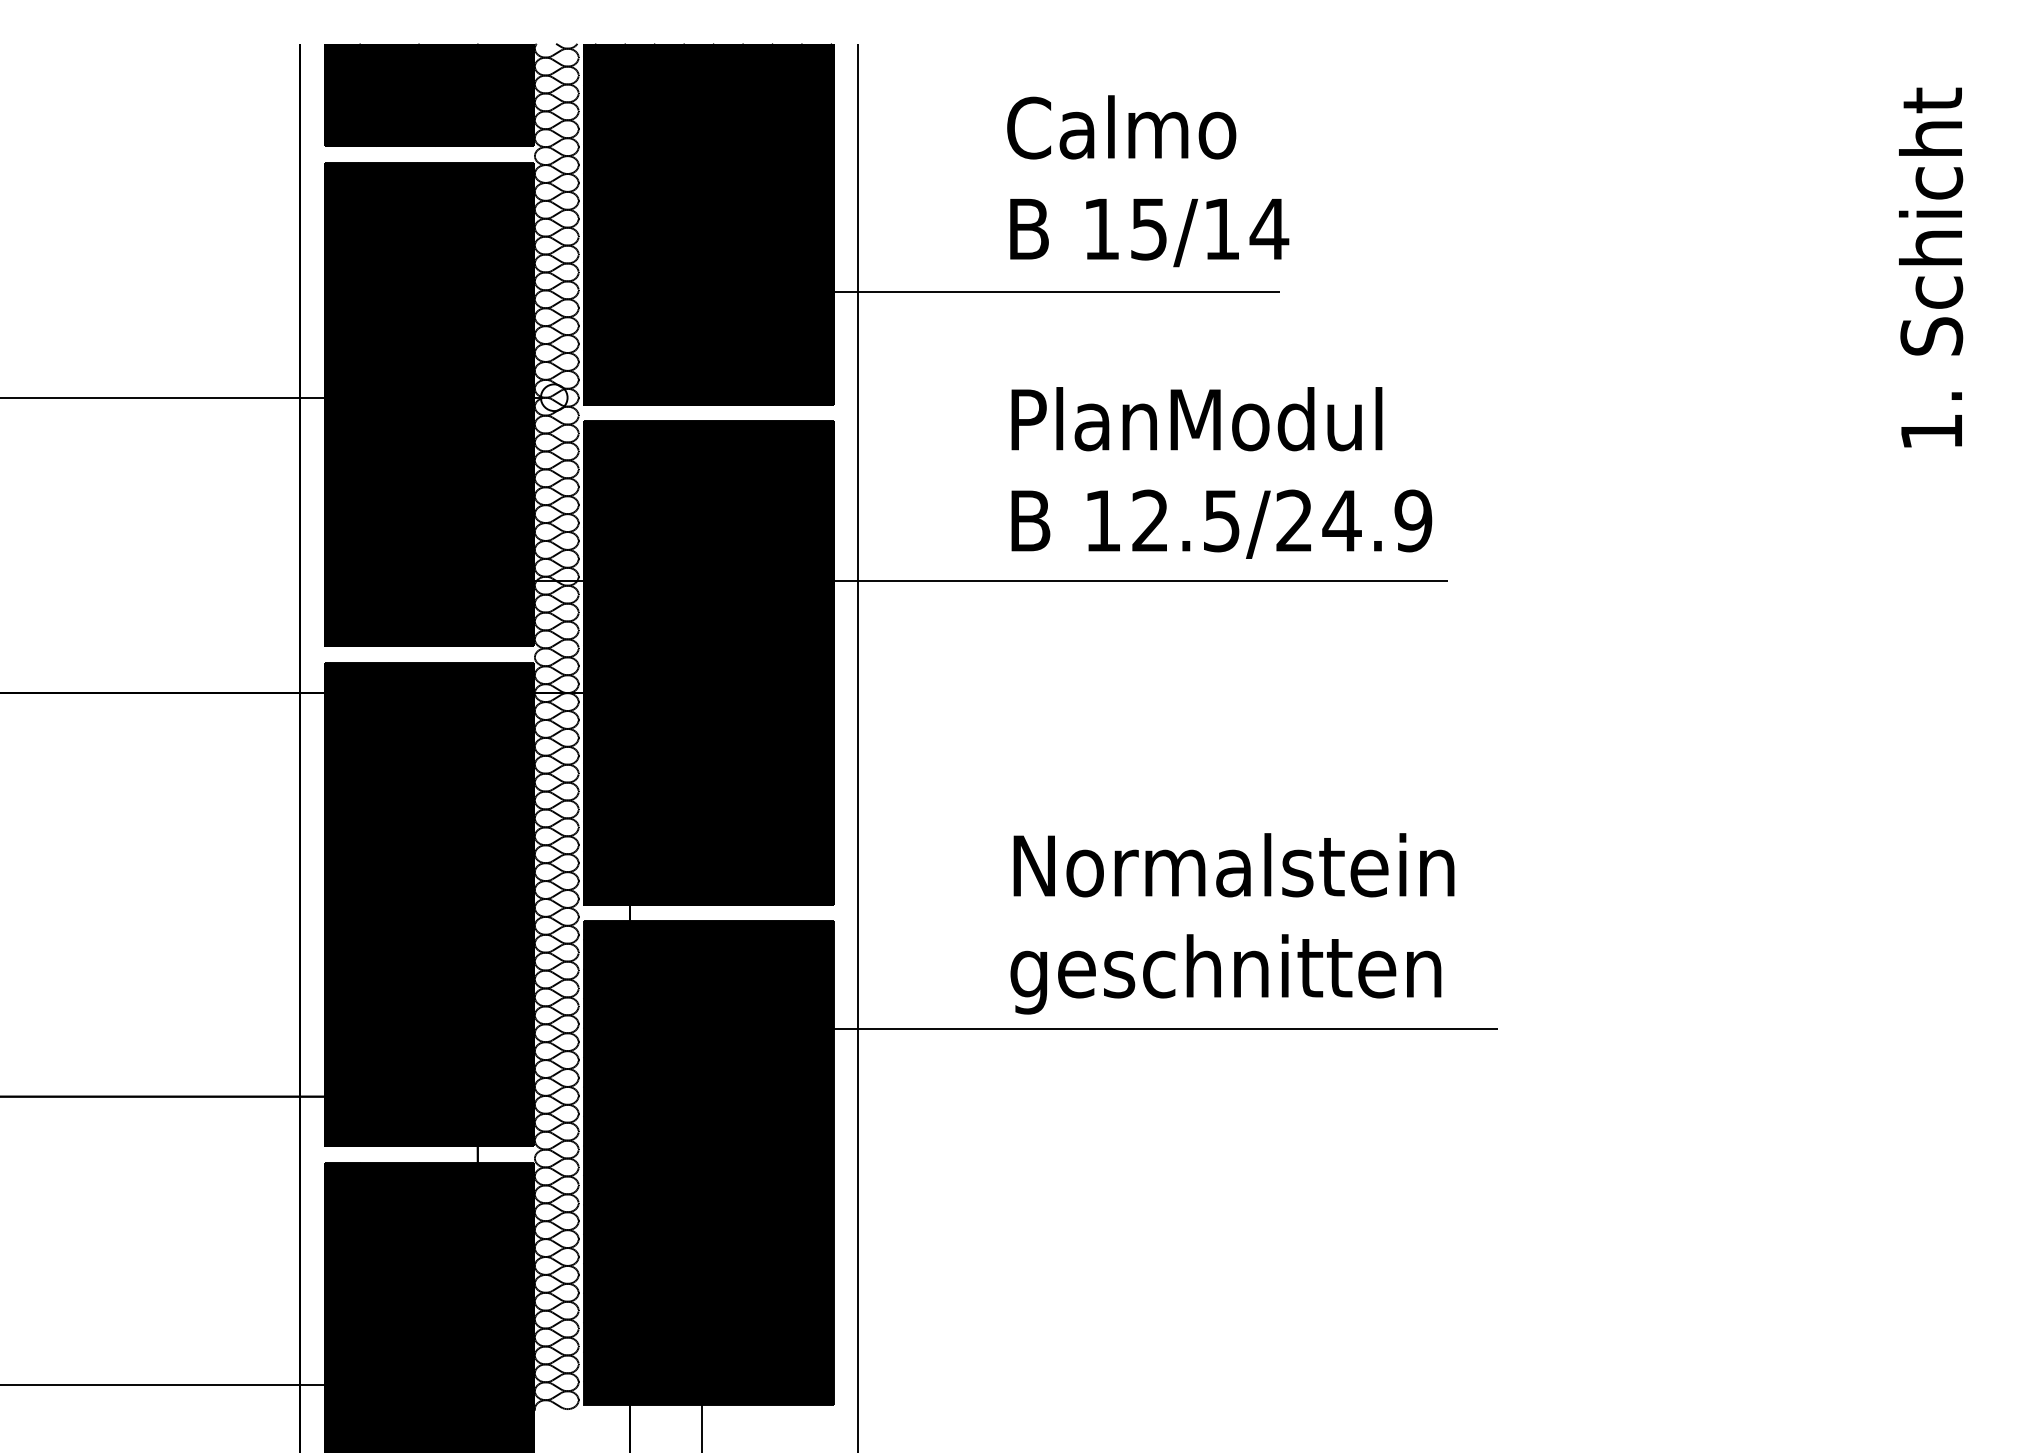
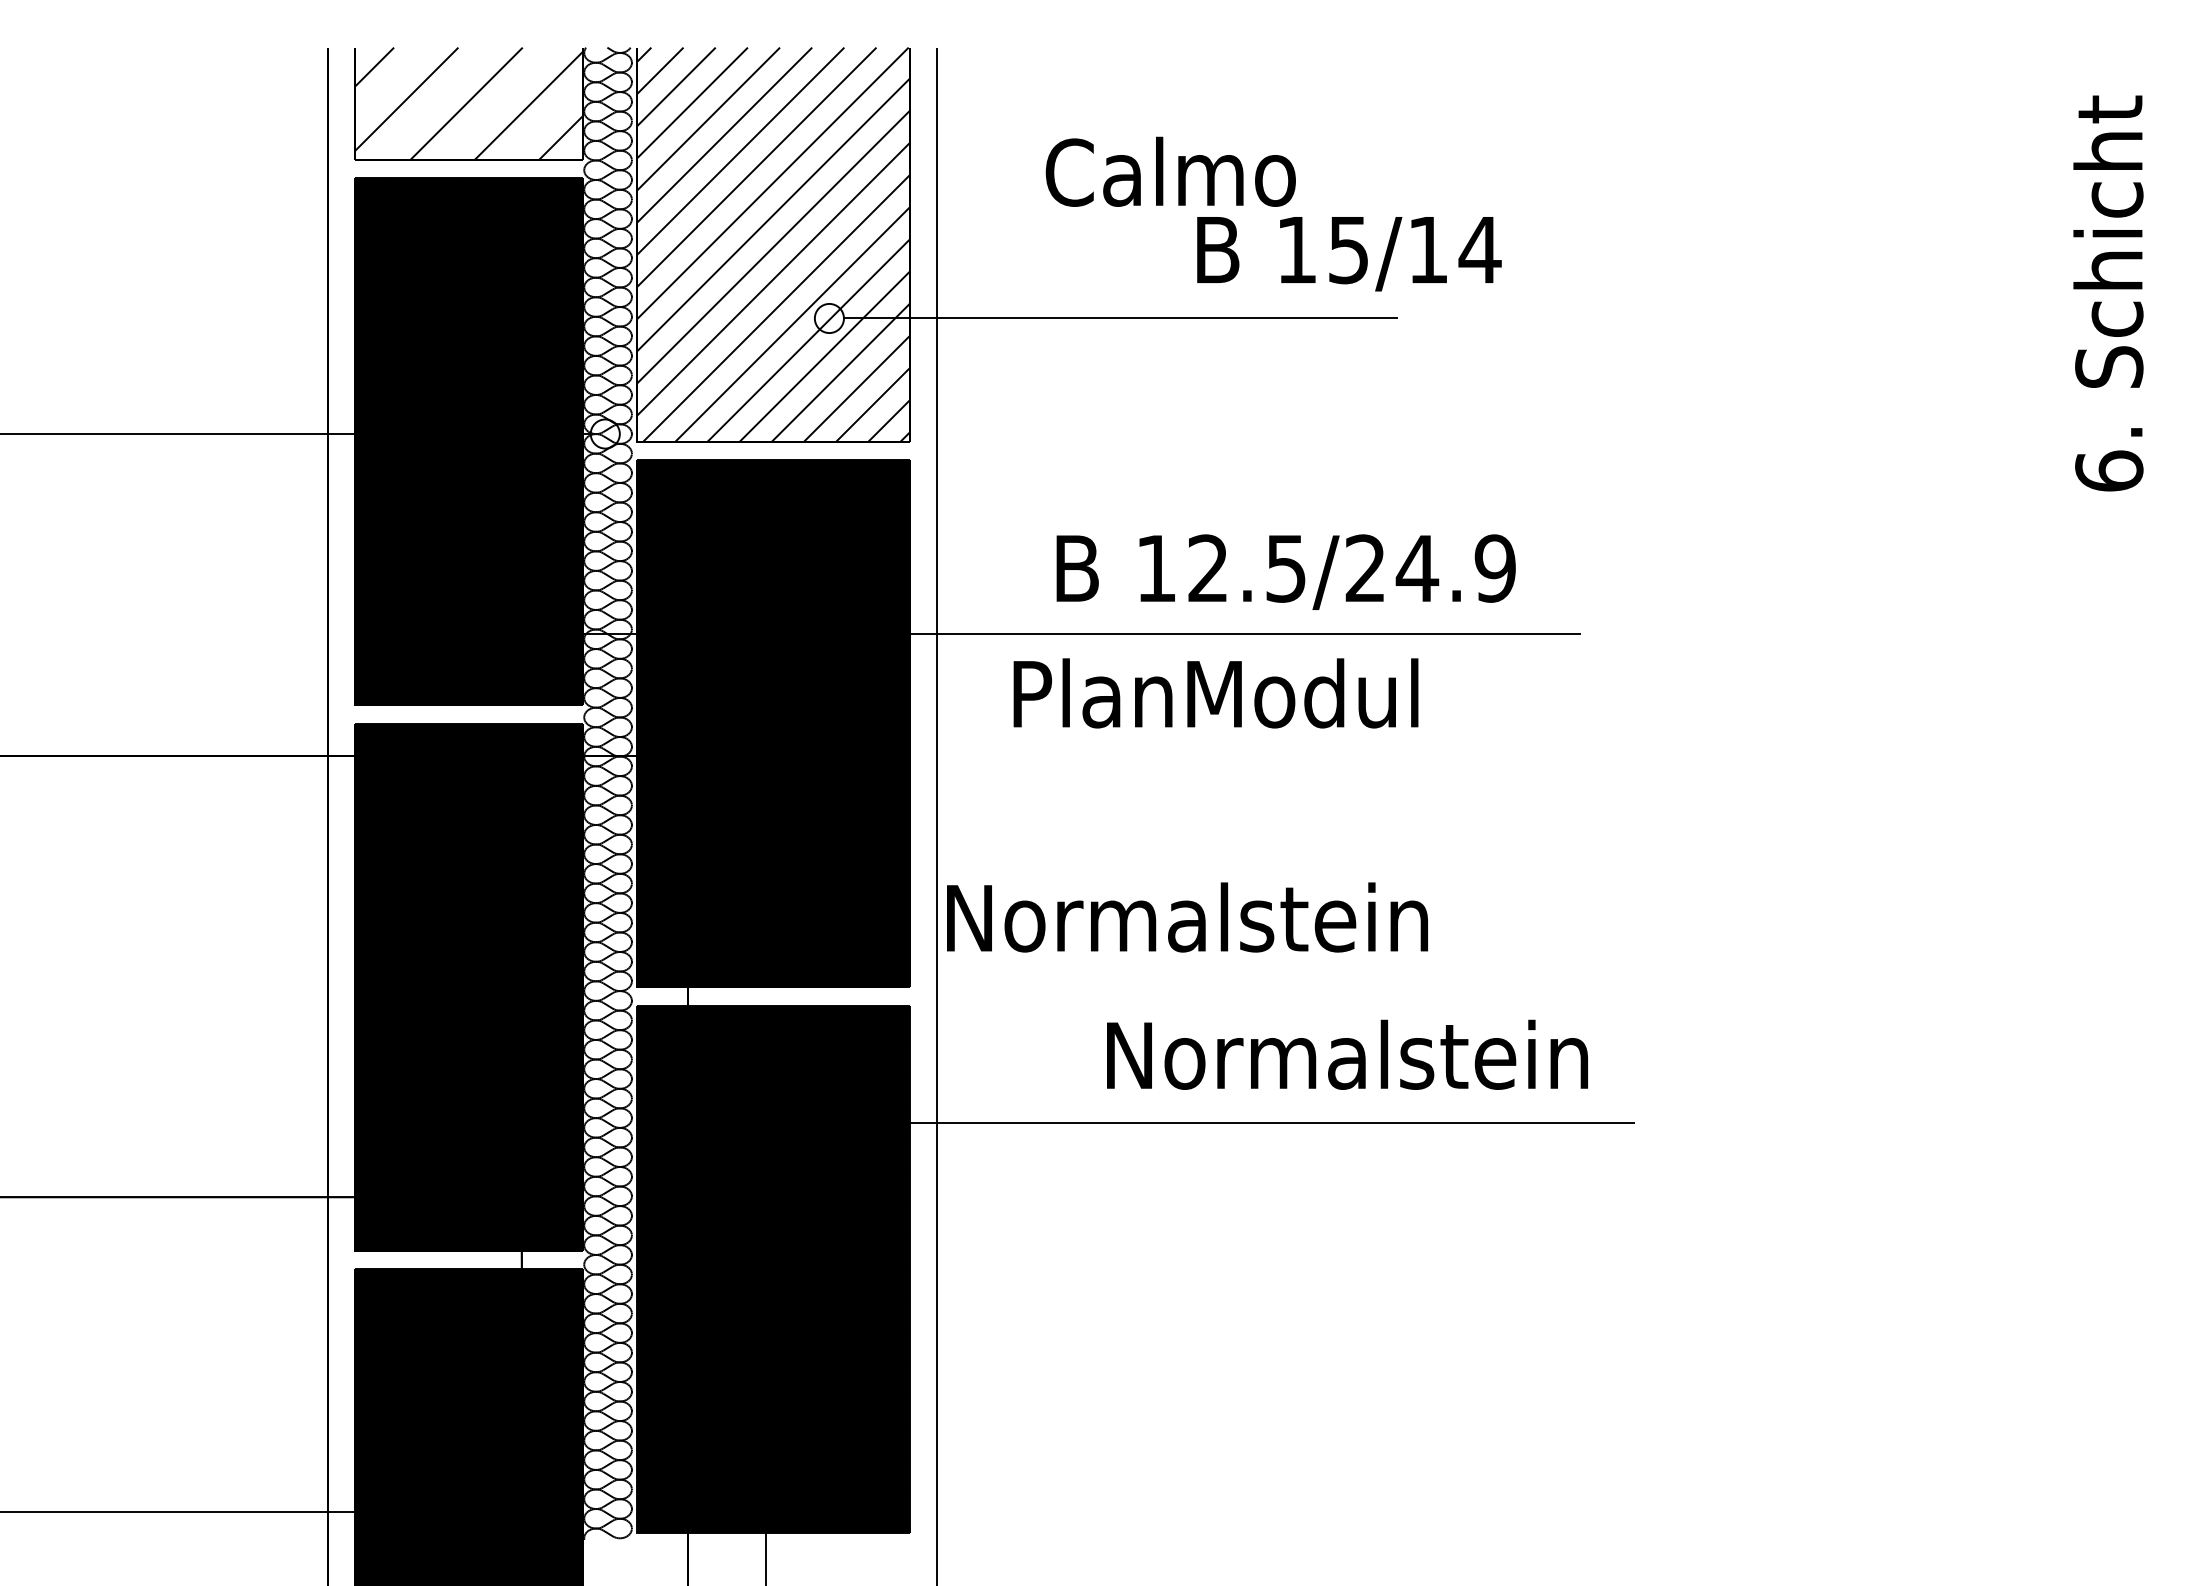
fill: (428, 94) -> (468, 103), removed
text: (1121, 127) -> (1170, 171), moved
fill: (708, 224) -> (773, 244), removed
text: (1149, 233) -> (1349, 254), moved
text: (1196, 419) -> (1215, 693), moved
text: (1931, 431) -> (2109, 470), 1. -> 6.
text: (1221, 523) -> (1285, 571), moved
text: (1234, 865) -> (1187, 917), moved
text: (1232, 974) -> (1345, 1063), geschnitten -> Normalstein

